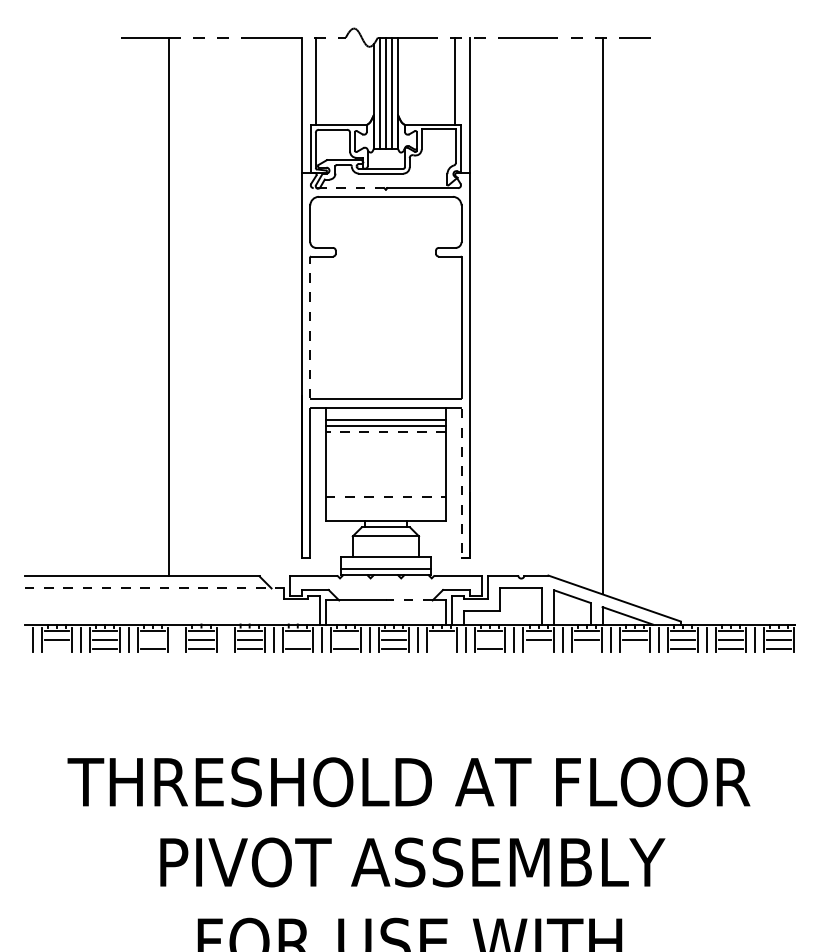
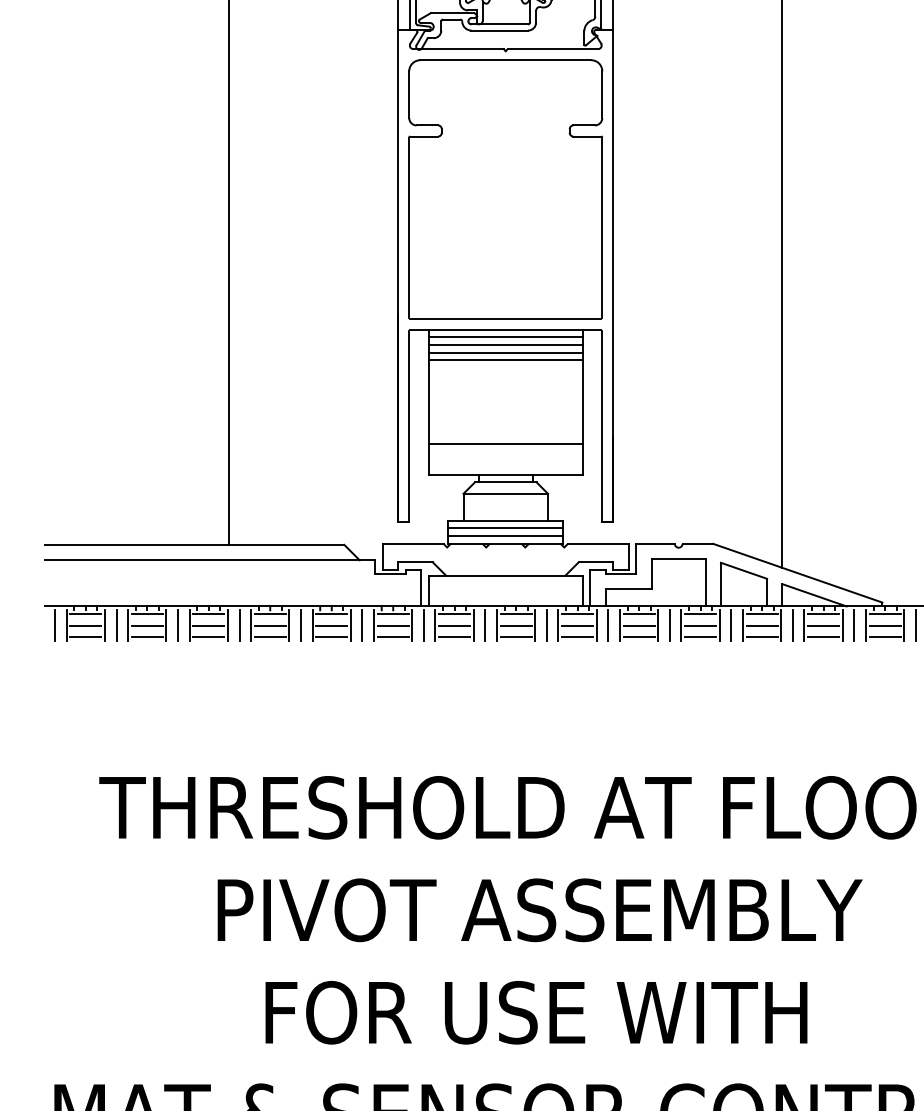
line: (348, 188) -> (457, 49), dashed -> solid
line: (310, 327) -> (409, 227), dashed -> solid
line: (385, 413) -> (505, 336), added
line: (385, 431) -> (505, 359), dashed -> solid
line: (461, 483) -> (602, 426), dashed -> solid
line: (386, 497) -> (506, 444), dashed -> solid
line: (385, 563) -> (505, 528), added
line: (154, 588) -> (210, 560), dashed -> solid
line: (408, 600) -> (534, 575), dashed -> solid
line: (153, 639) -> (208, 625), added
line: (177, 639) -> (239, 625), added
line: (225, 639) -> (300, 625), added
line: (297, 639) -> (392, 625), added
line: (345, 639) -> (454, 625), added
line: (442, 639) -> (578, 625), added
line: (490, 639) -> (639, 625), added
line: (57, 648) -> (86, 637), added
line: (442, 648) -> (578, 637), added
line: (538, 648) -> (700, 637), added
line: (586, 648) -> (761, 637), added
line: (634, 648) -> (823, 637), added

